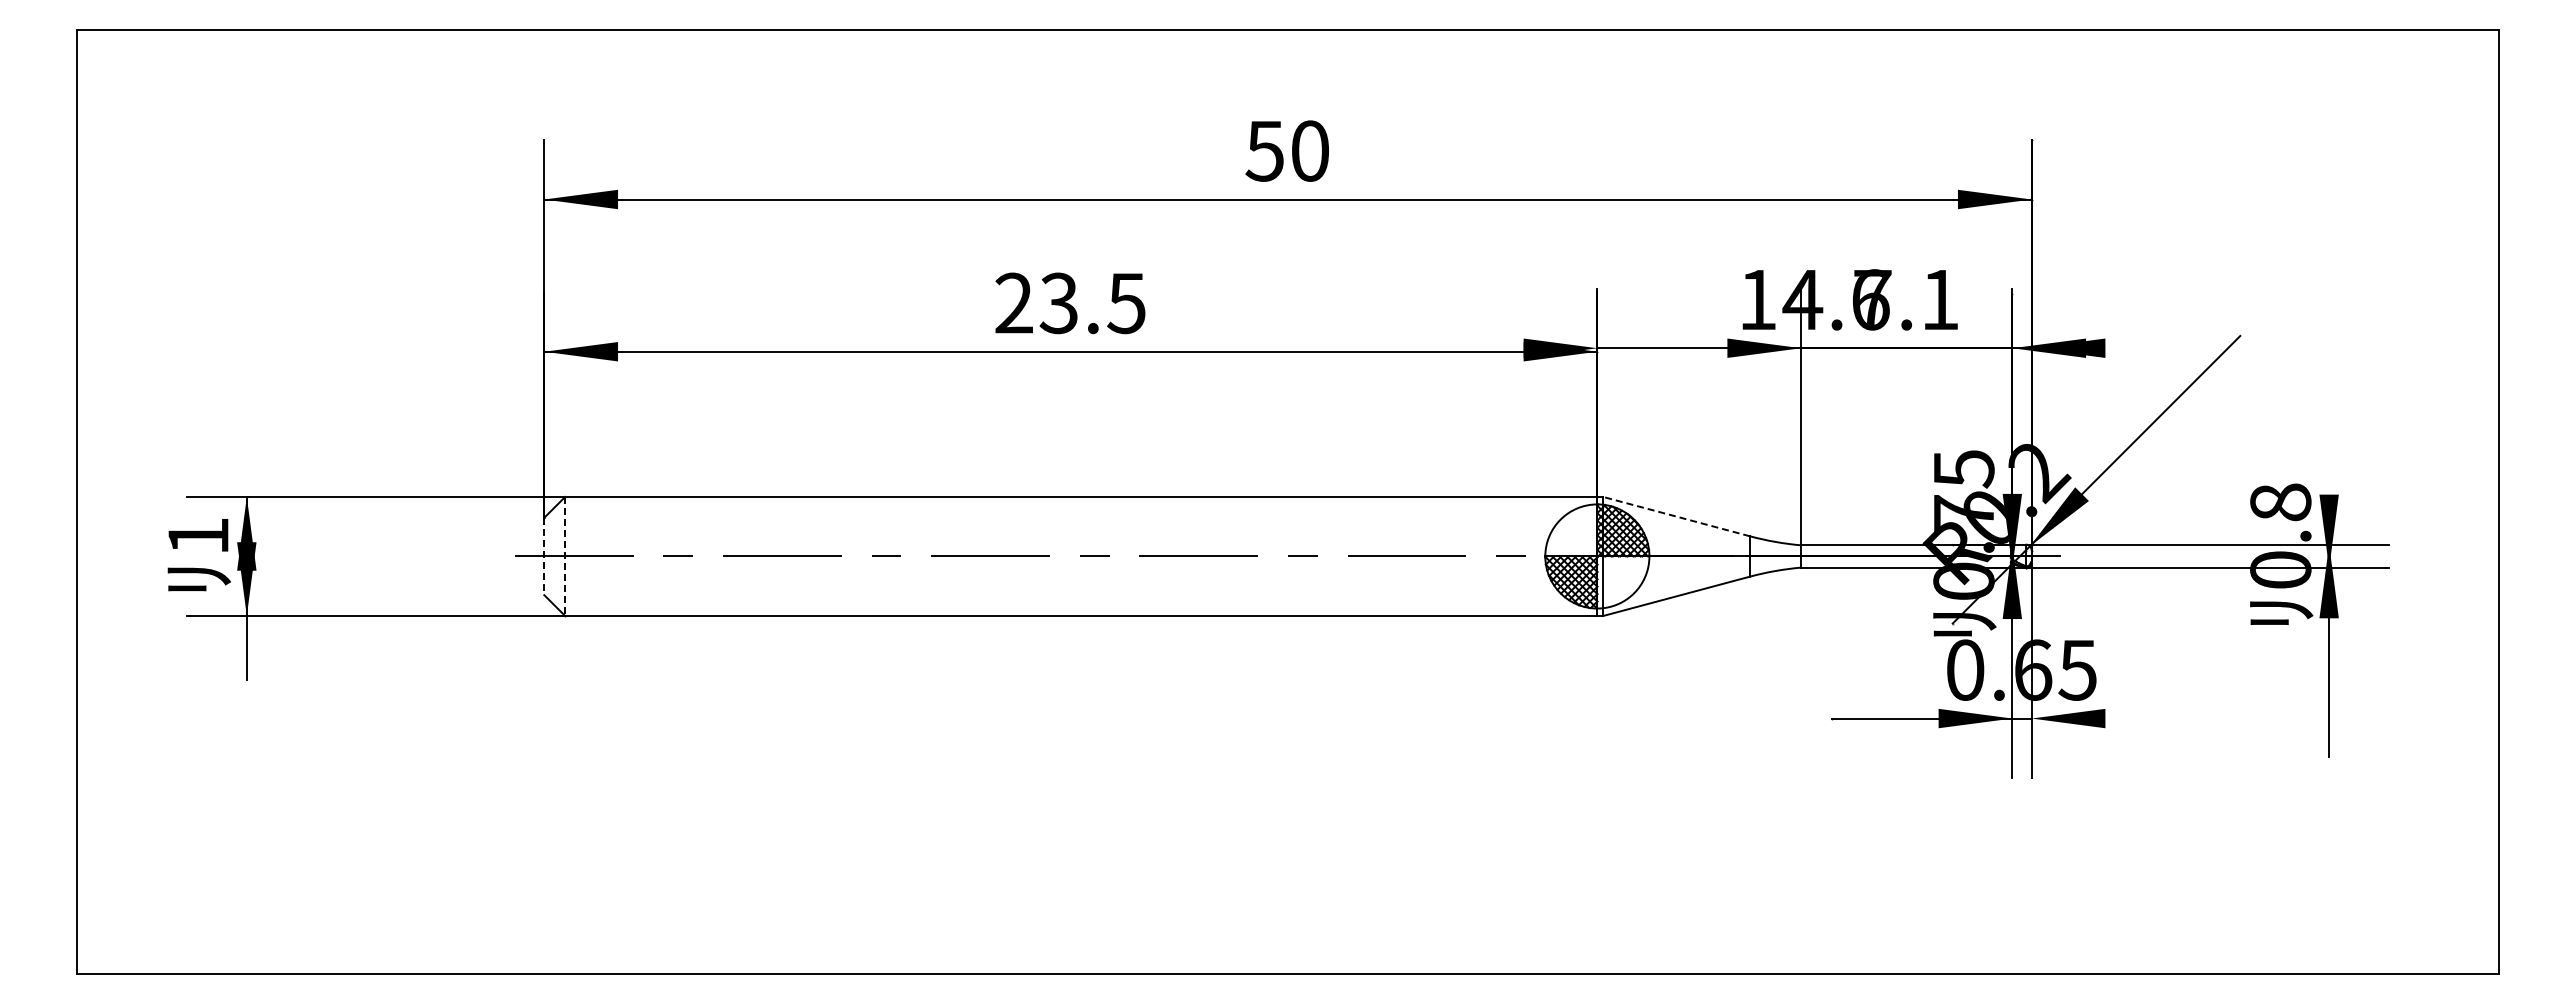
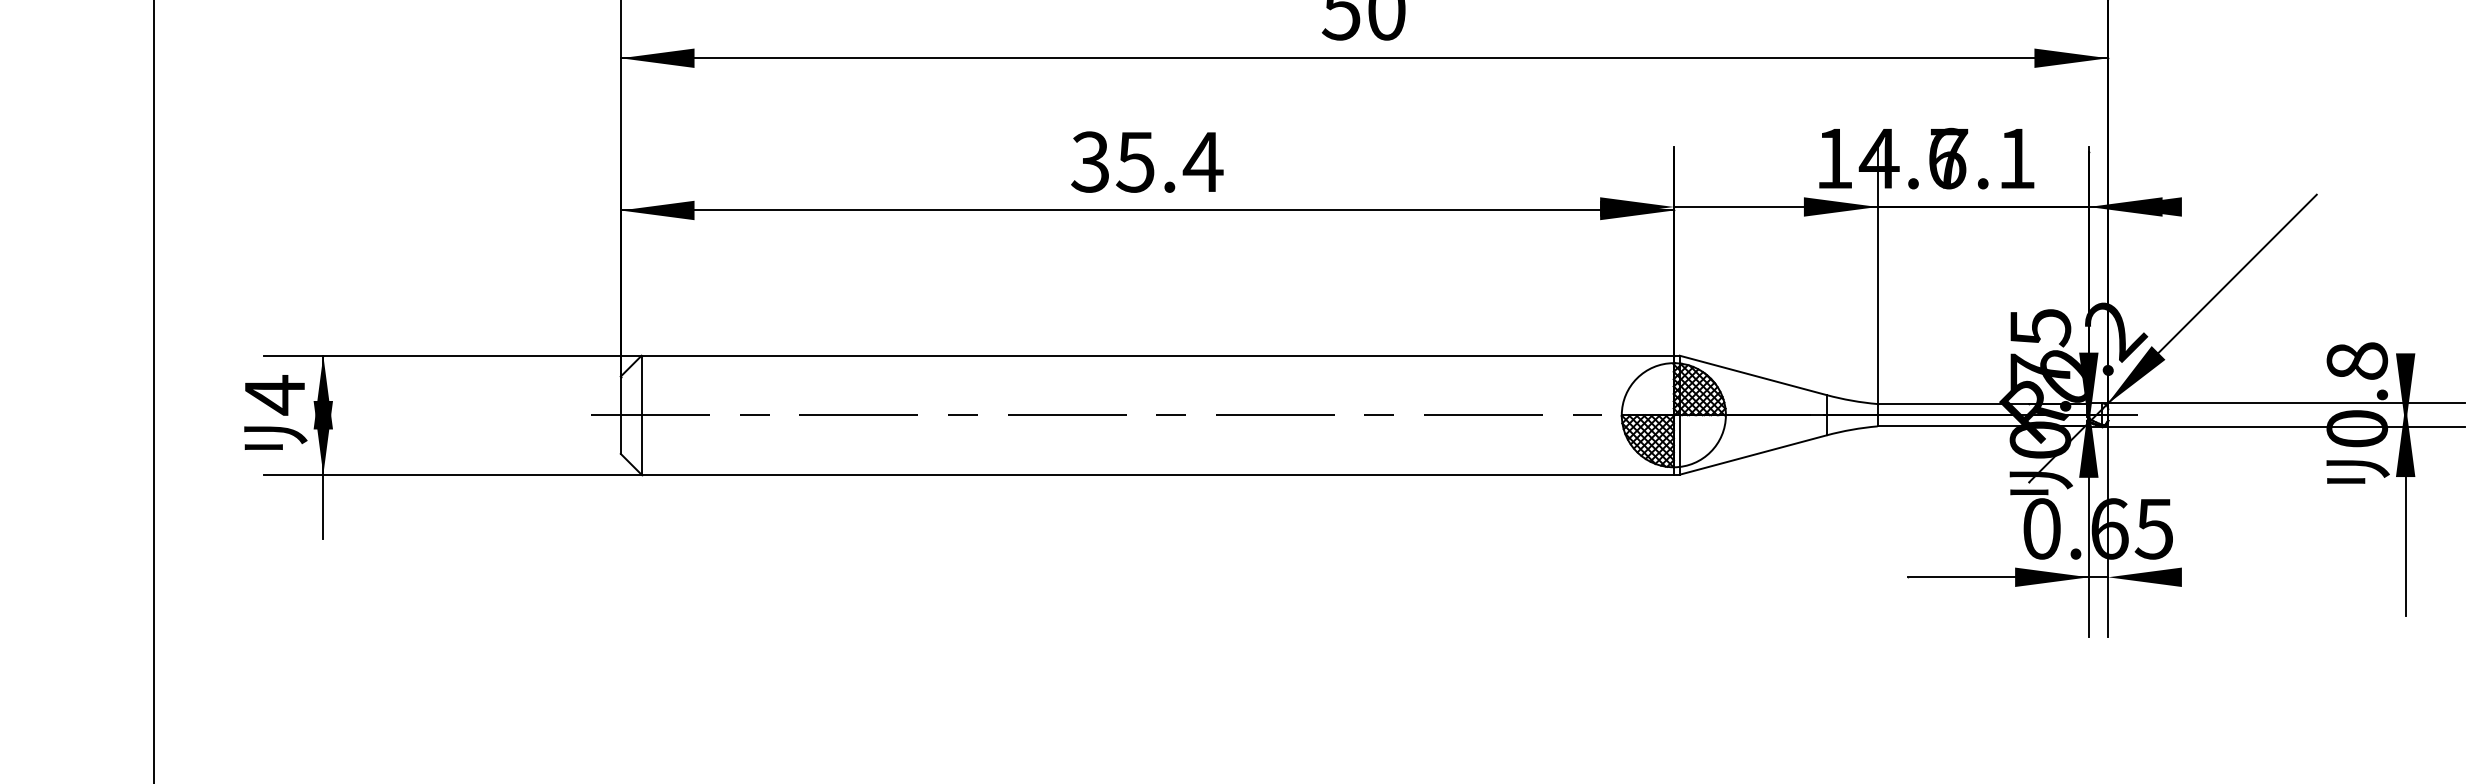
text: (1070, 303) -> (1146, 162), 23.5 -> 35.4
line: (1676, 516) -> (1752, 375), dashed -> solid
text: (198, 536) -> (274, 395), 1 -> 4
line: (544, 556) -> (620, 415), dashed -> solid
line: (565, 556) -> (641, 415), dashed -> solid

